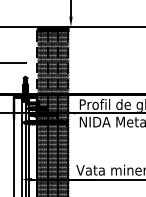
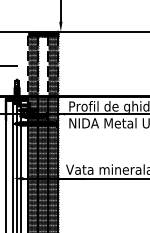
hatch: (51, 63) -> (42, 66), removed

